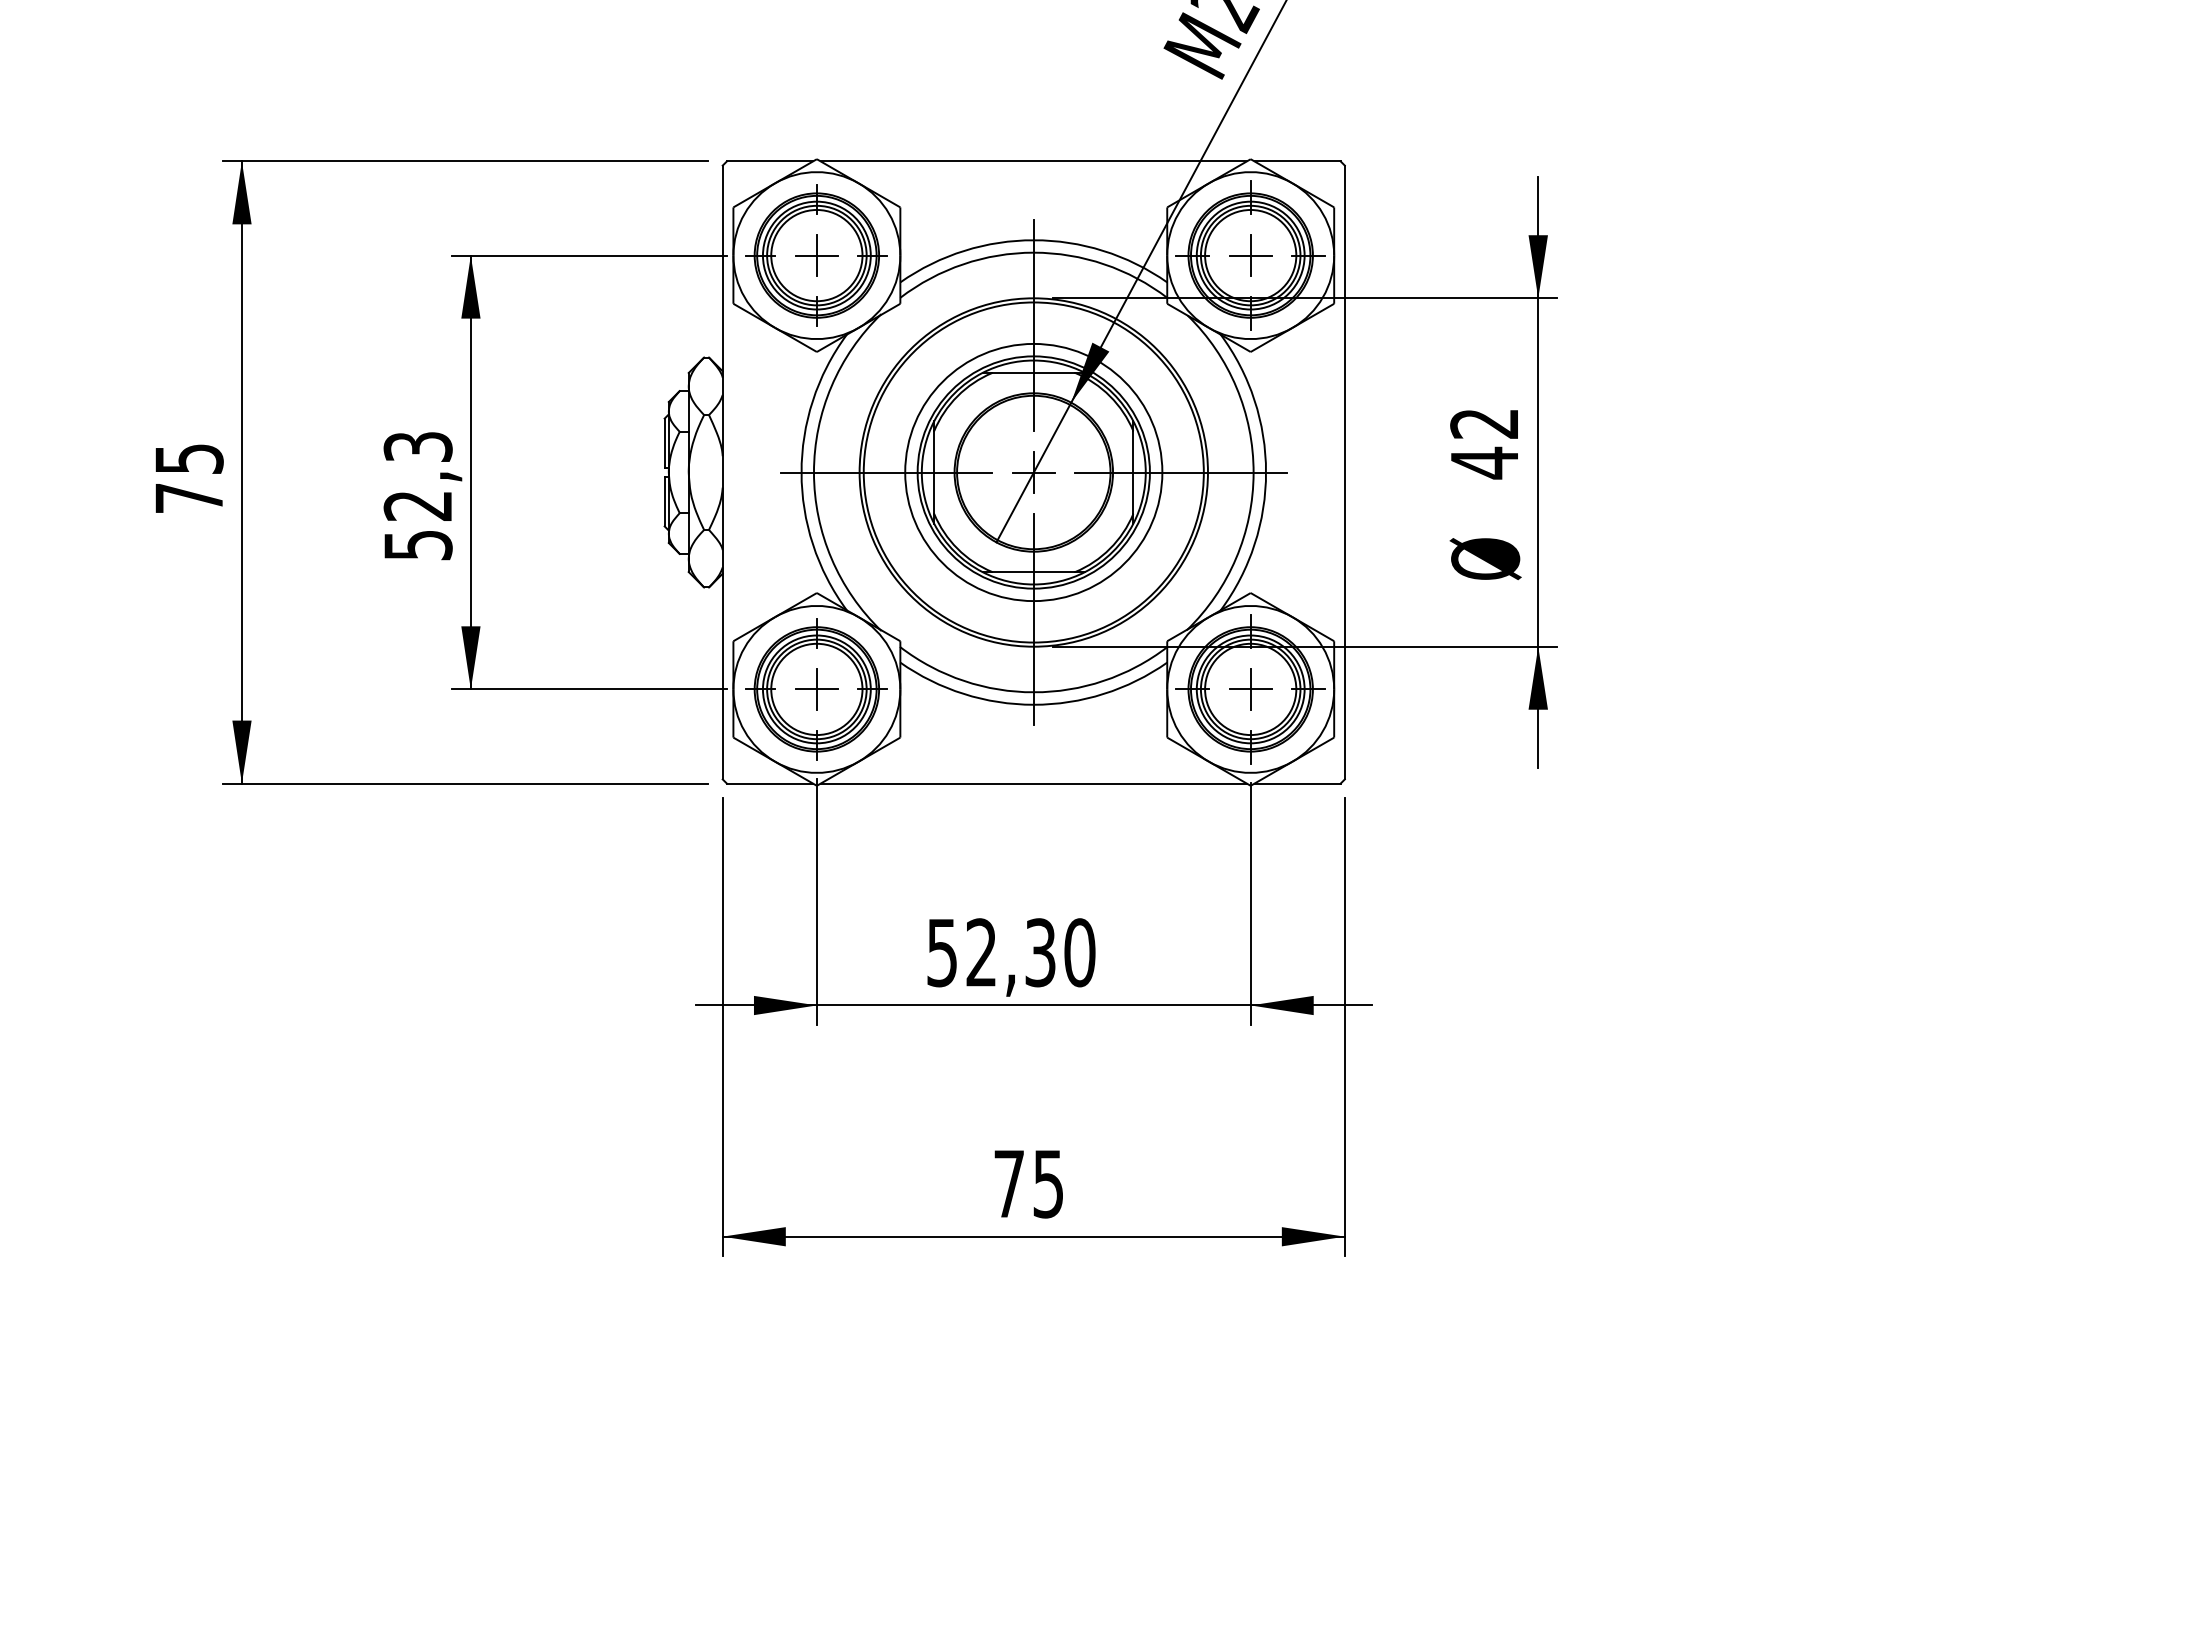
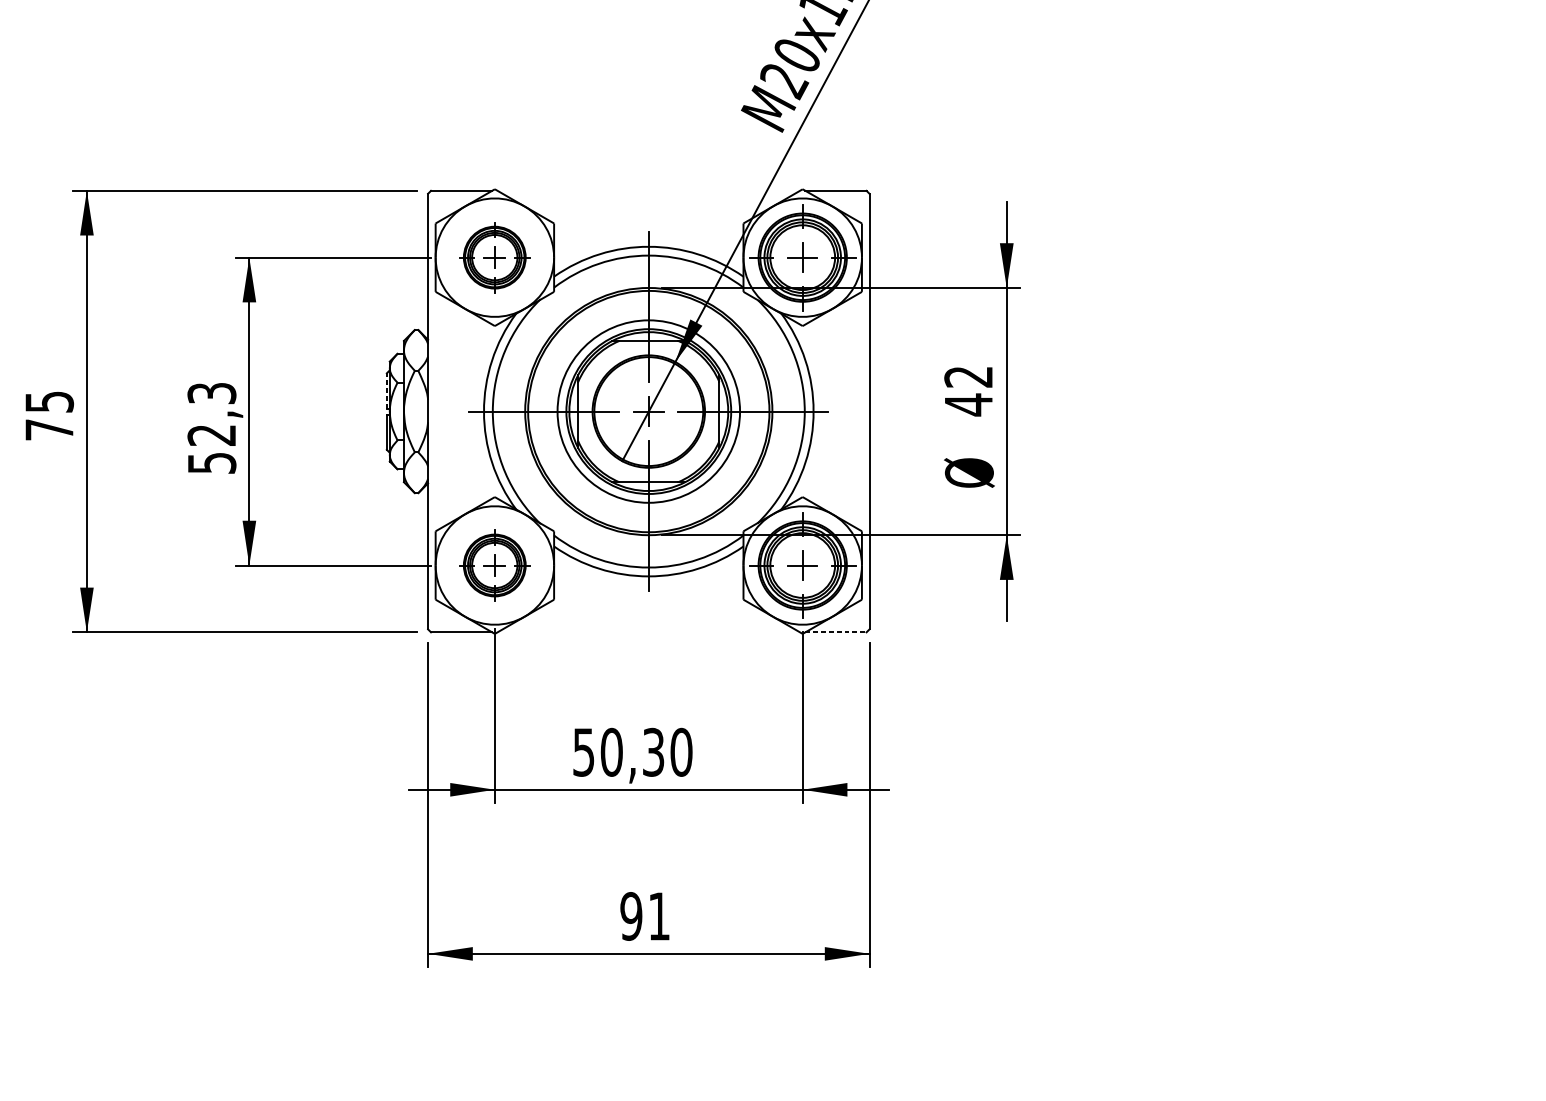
line: (1033, 161) -> (648, 190), removed
part: (816, 255) -> (494, 257), size x0.7
line: (664, 443) -> (386, 391), solid -> dashed
part: (816, 689) -> (494, 565), size x0.7
line: (1033, 783) -> (648, 632), removed
line: (1298, 783) -> (836, 632), solid -> dashed
text: (981, 952) -> (611, 752), 52,30 -> 50,30
text: (1027, 1183) -> (644, 916), 75 -> 91

